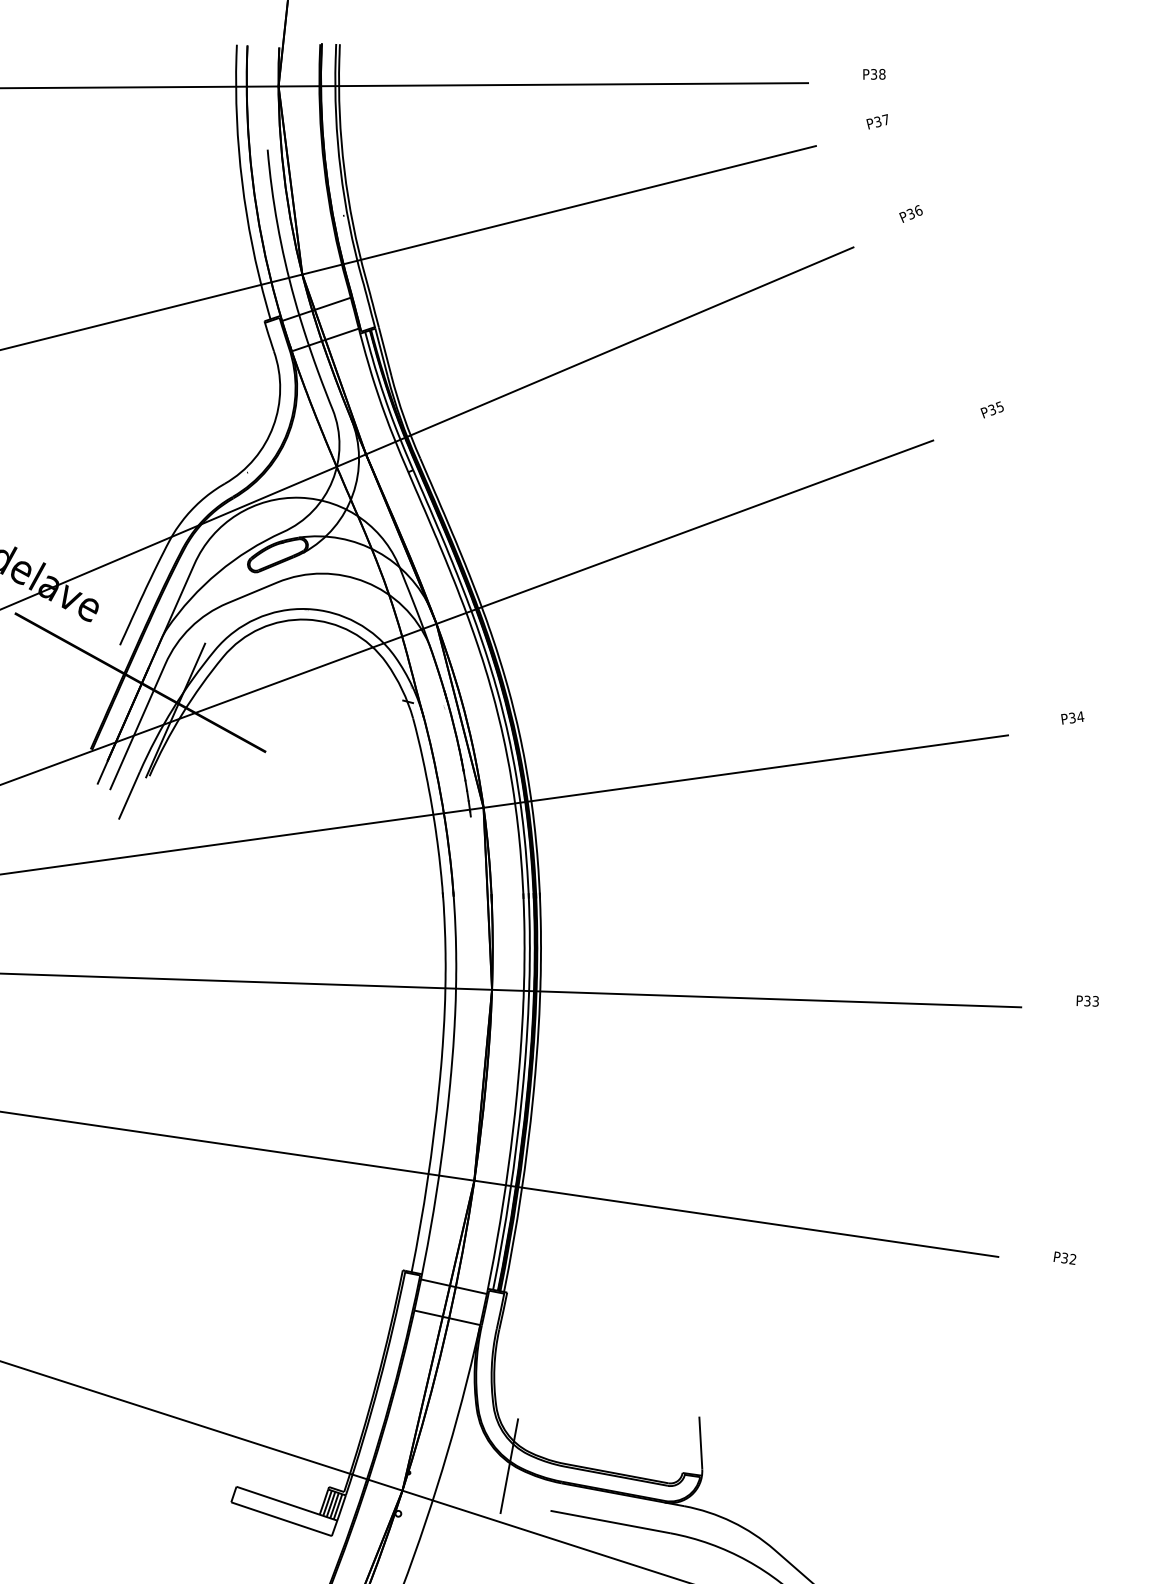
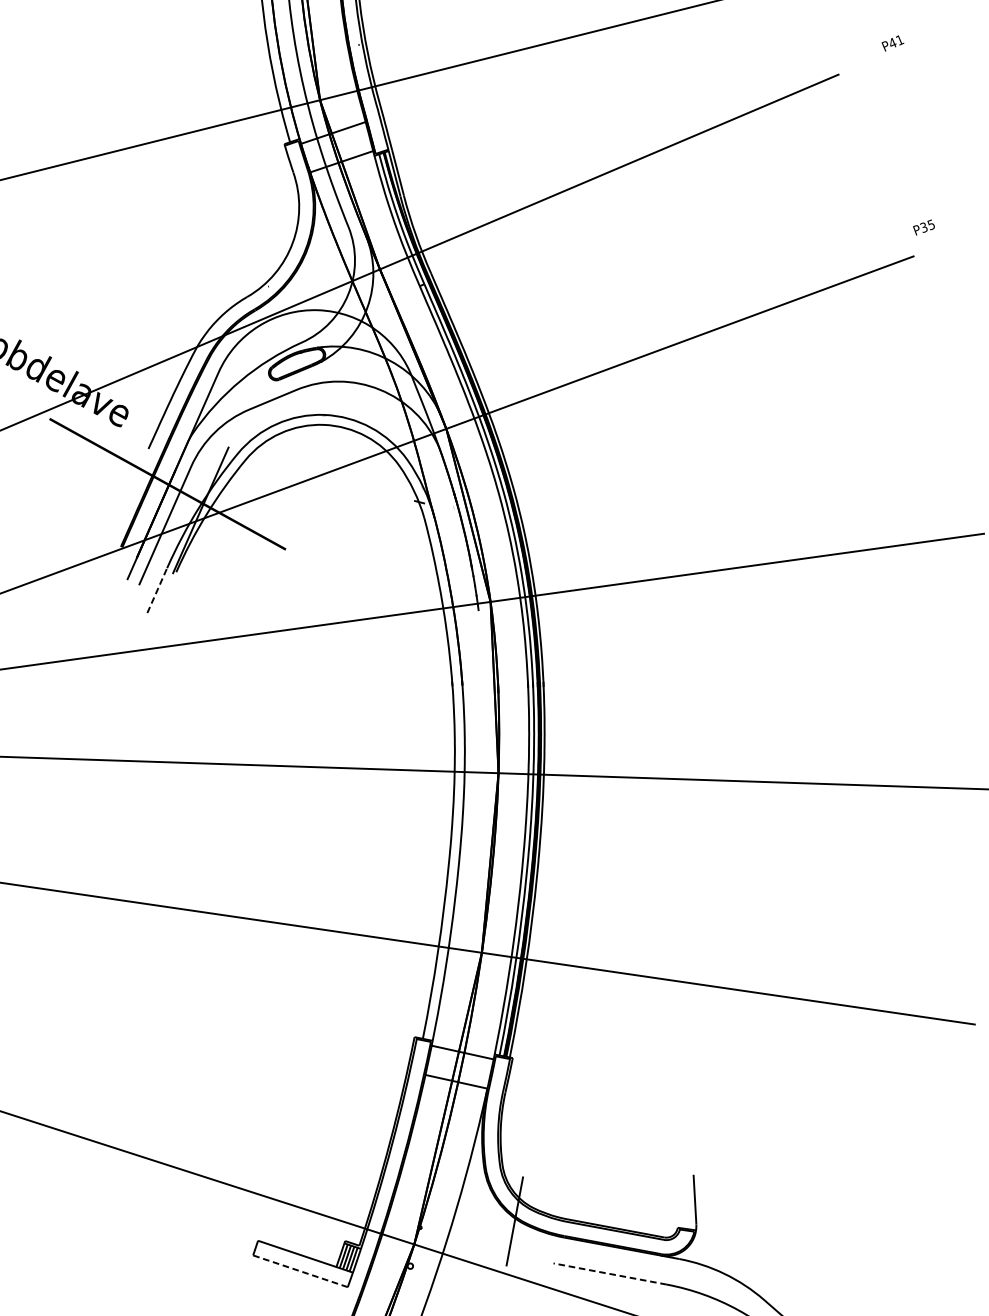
text: (914, 212) -> (896, 41), P36 -> P41
text: (991, 409) -> (923, 227), moved
line: (129, 795) -> (157, 590), solid -> dashed
line: (281, 1519) -> (300, 1271), solid -> dashed
line: (610, 1521) -> (609, 1273), solid -> dashed

